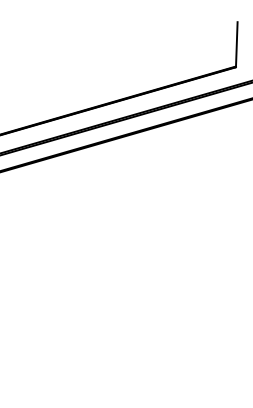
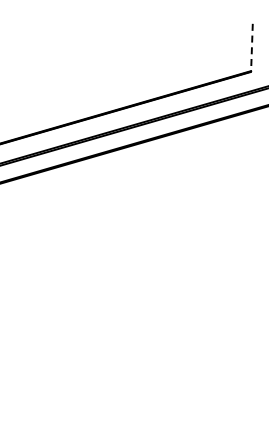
line: (236, 44) -> (251, 47), solid -> dashed

